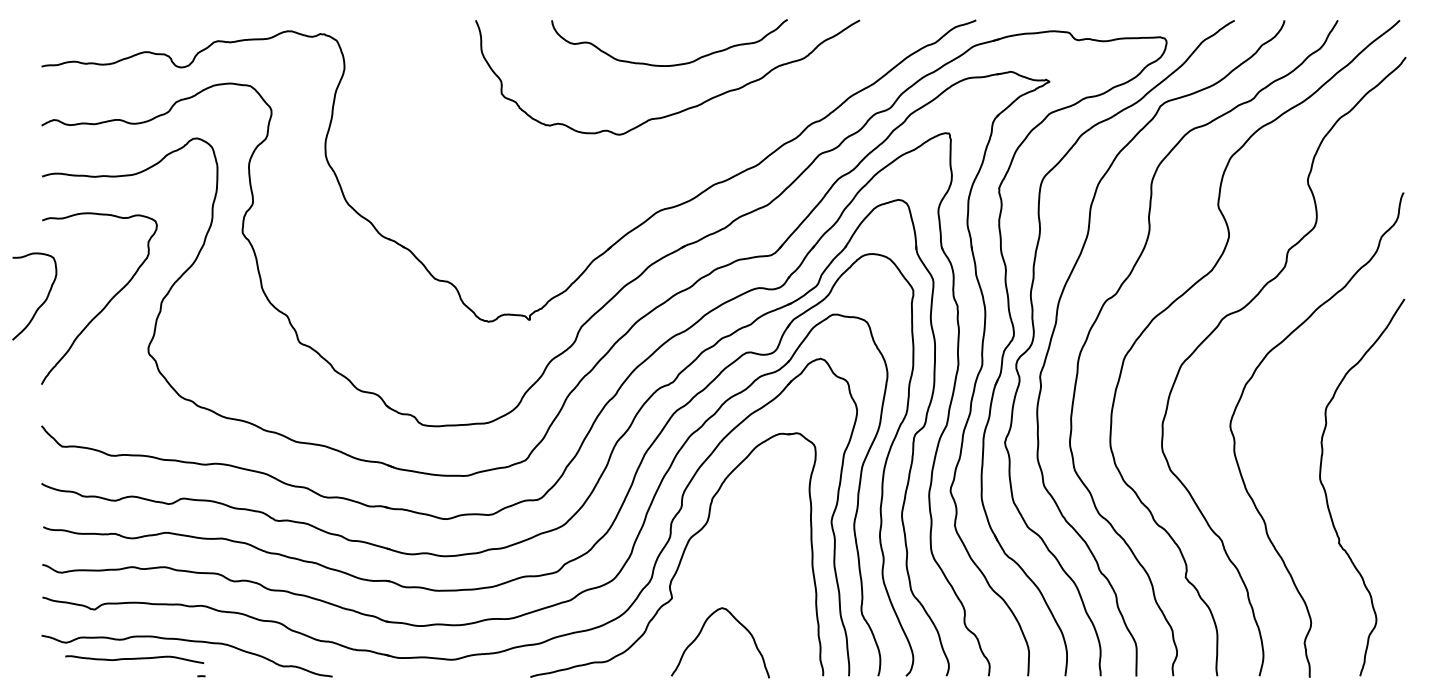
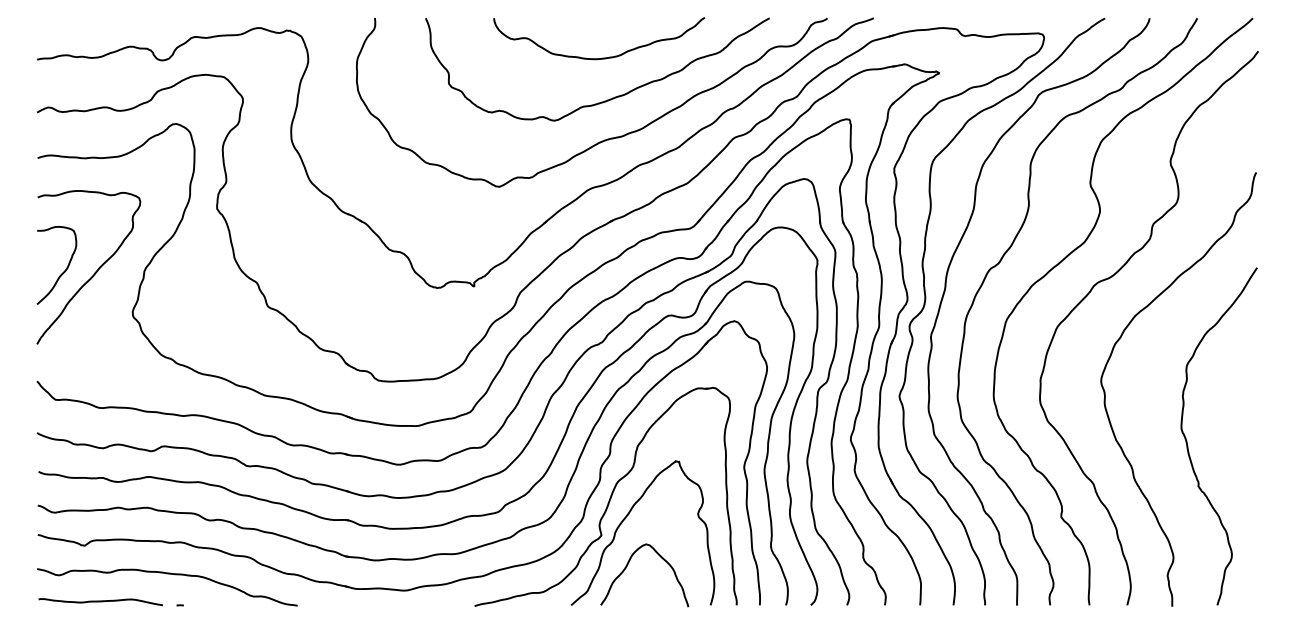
curve: (676, 155) -> (605, 139), added
curve: (43, 301) -> (64, 269), moved
part: (699, 579) -> (626, 518), added
curve: (134, 659) -> (100, 602), moved

